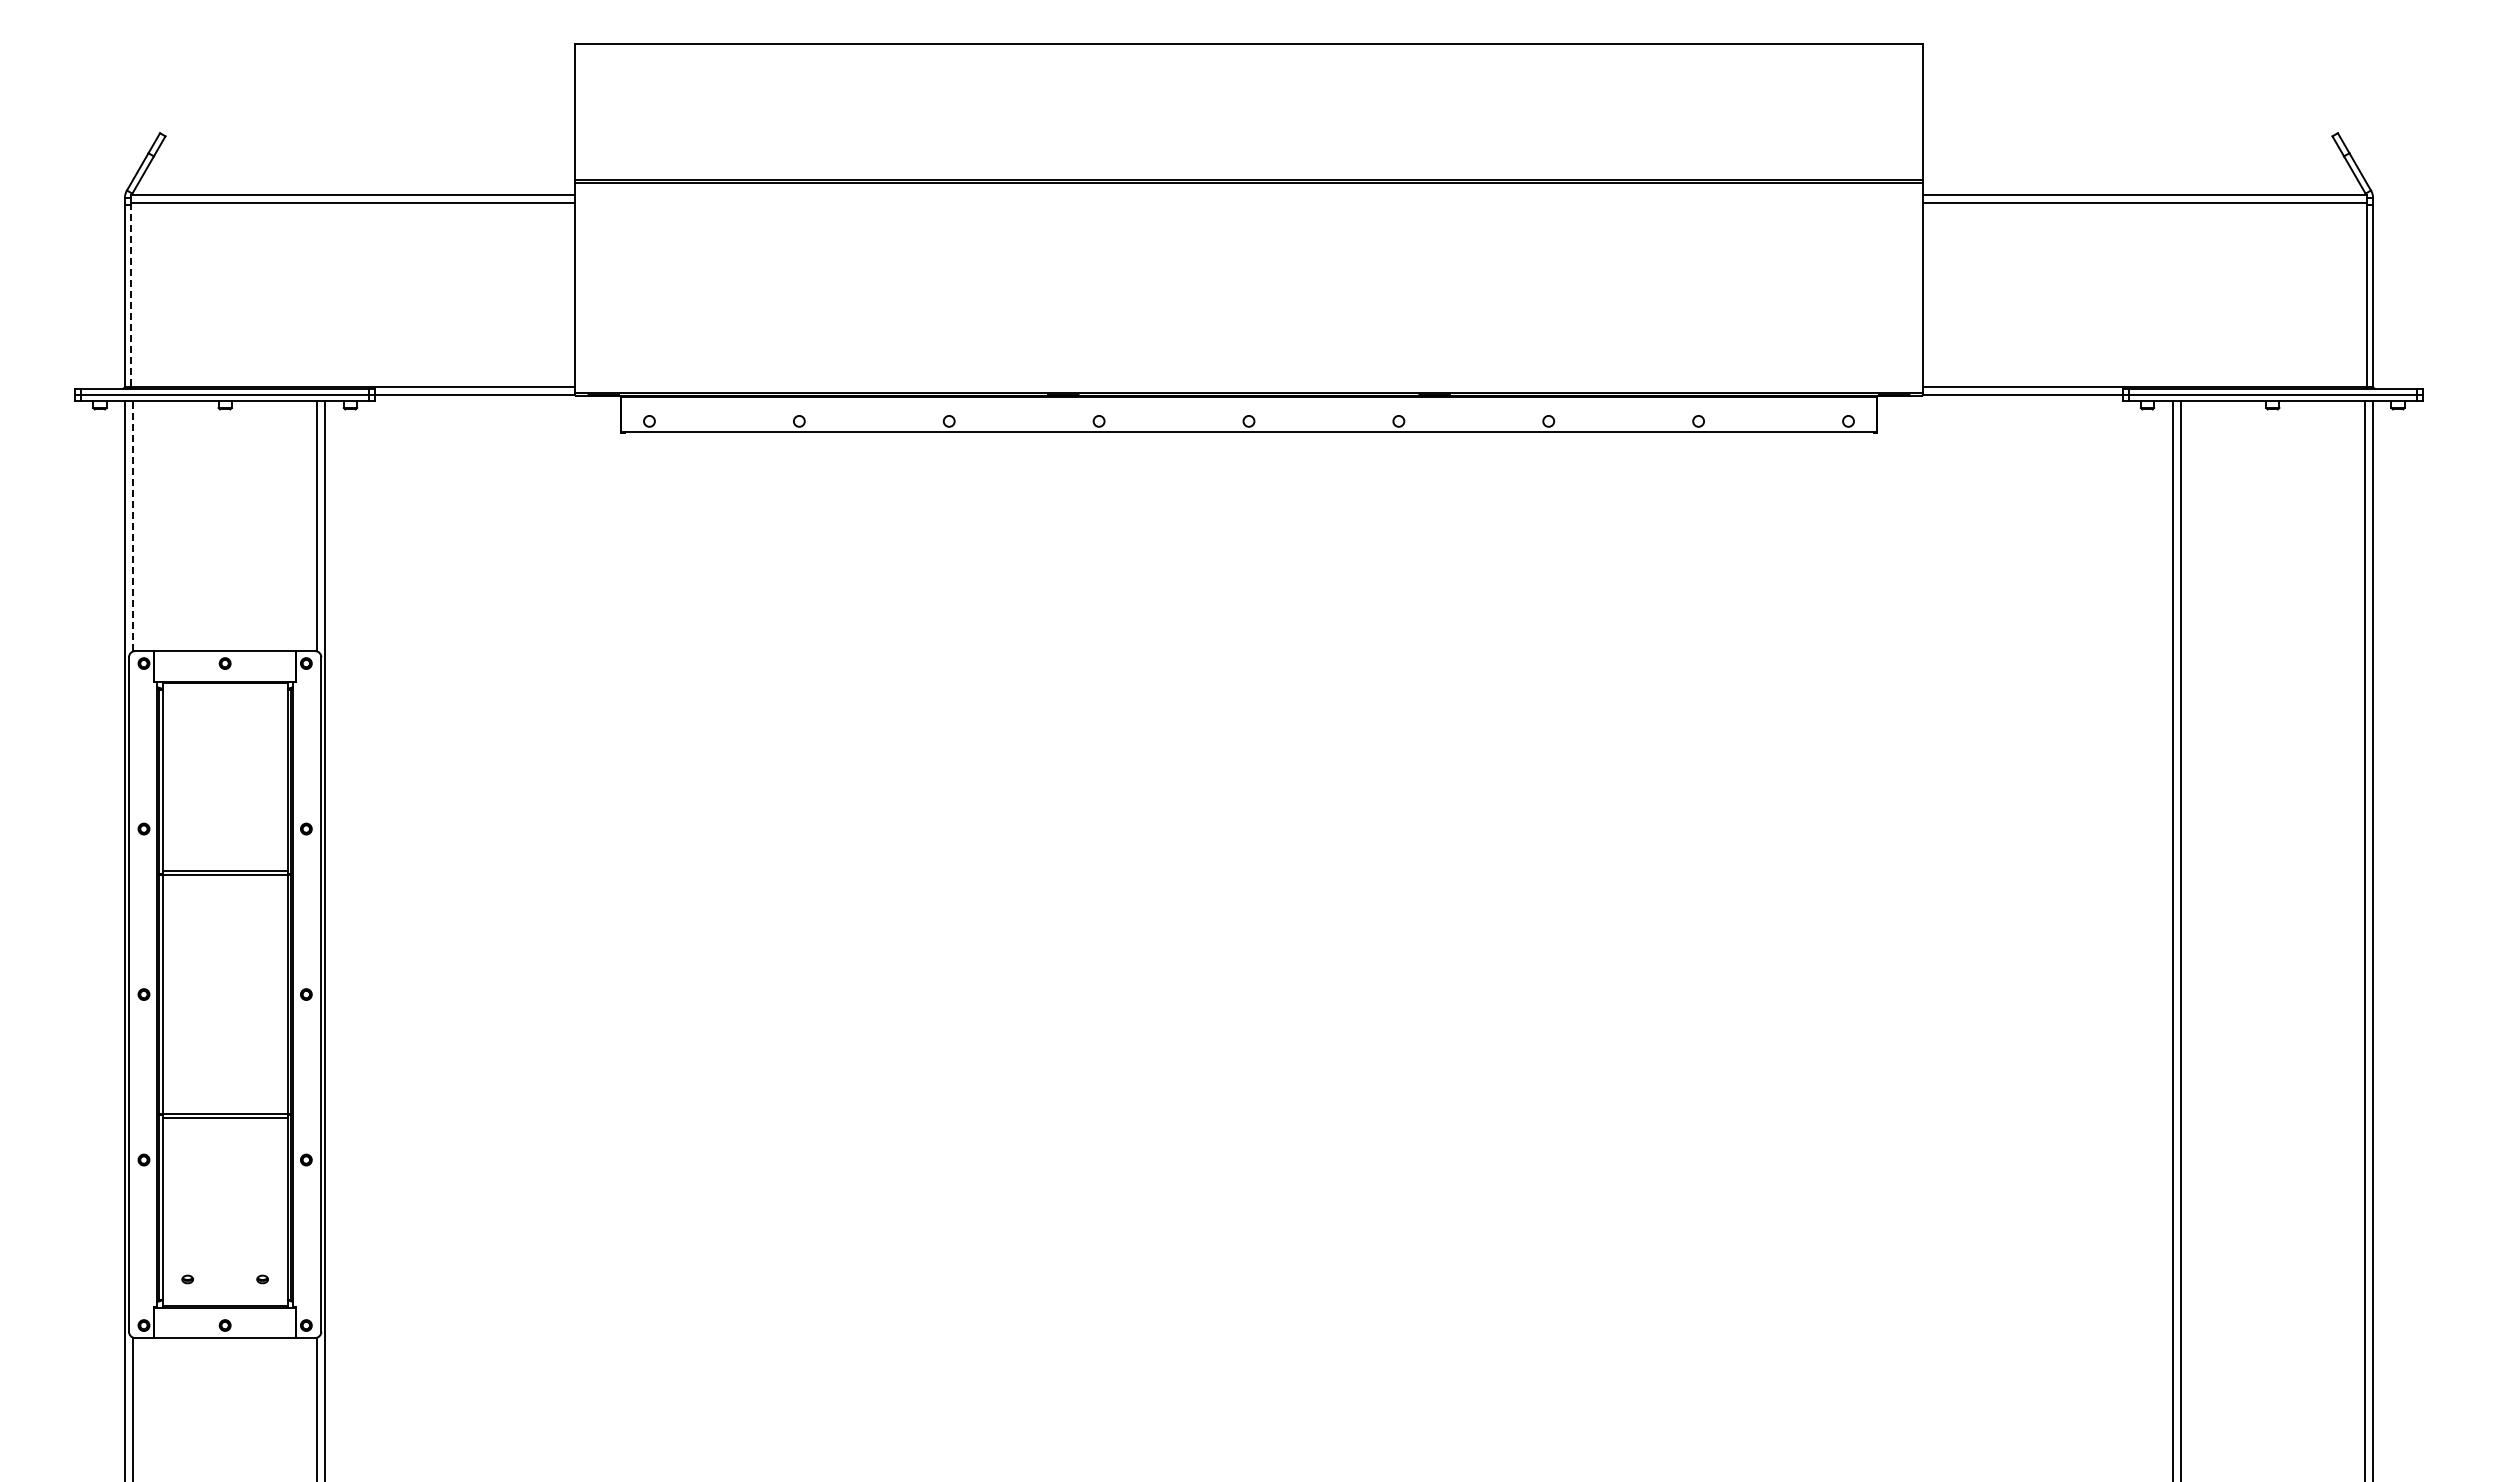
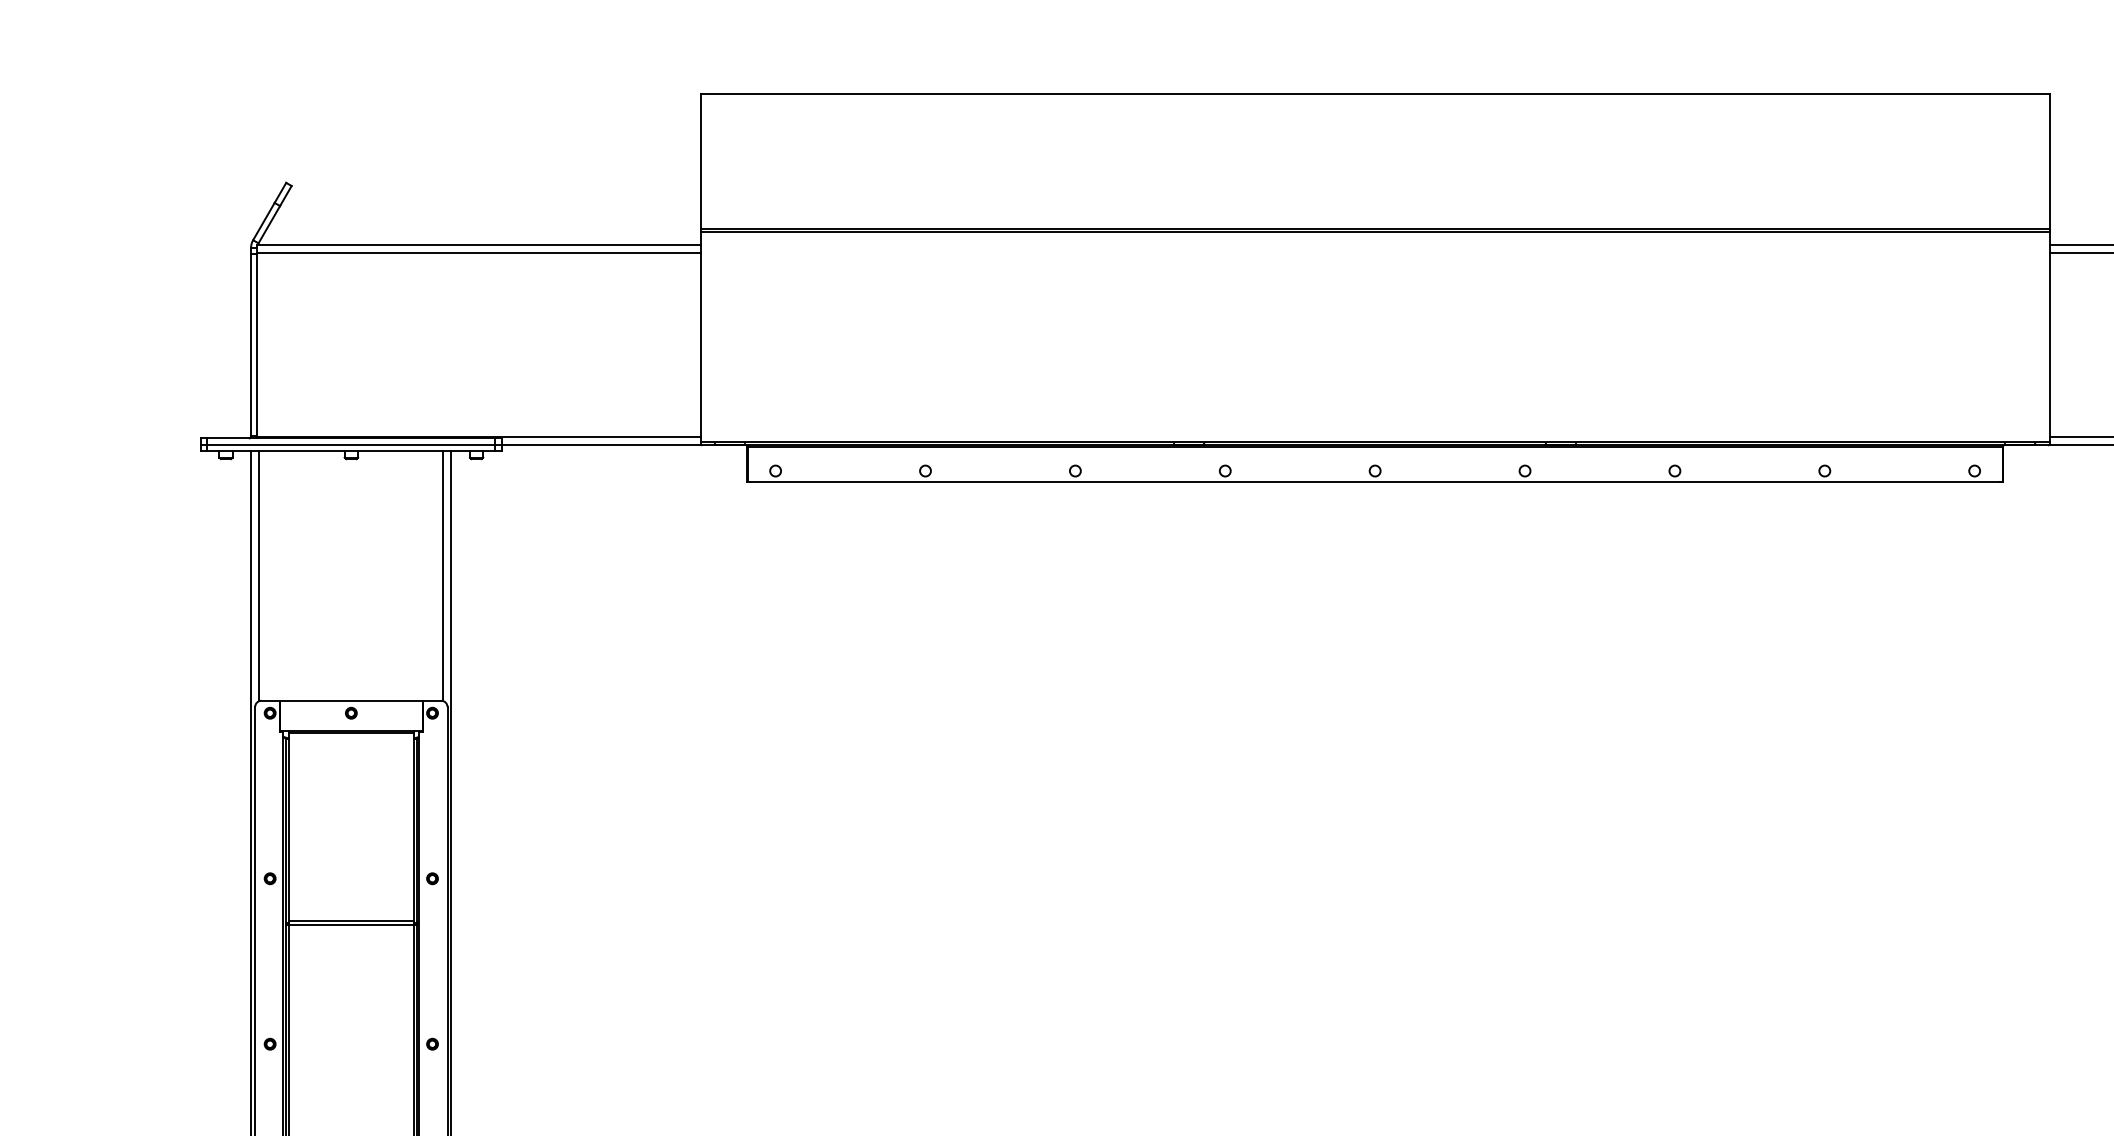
line: (131, 295) -> (257, 345), dashed -> solid
line: (133, 525) -> (259, 575), dashed -> solid

